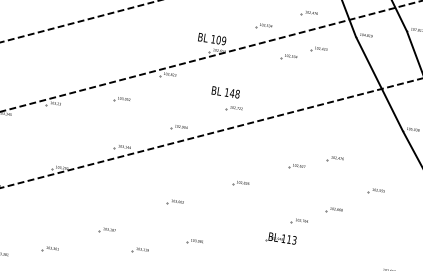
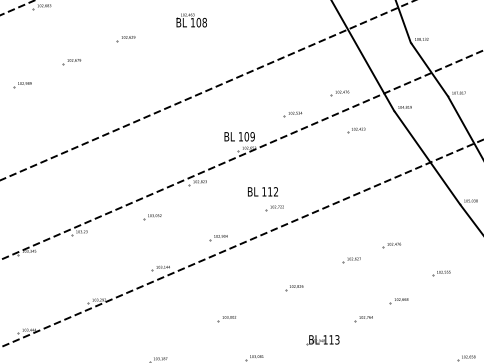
part: (288, 57) -> (324, 143), removed
text: (234, 93) -> (272, 191), 148 -> 112
part: (280, 238) -> (322, 340), moved

